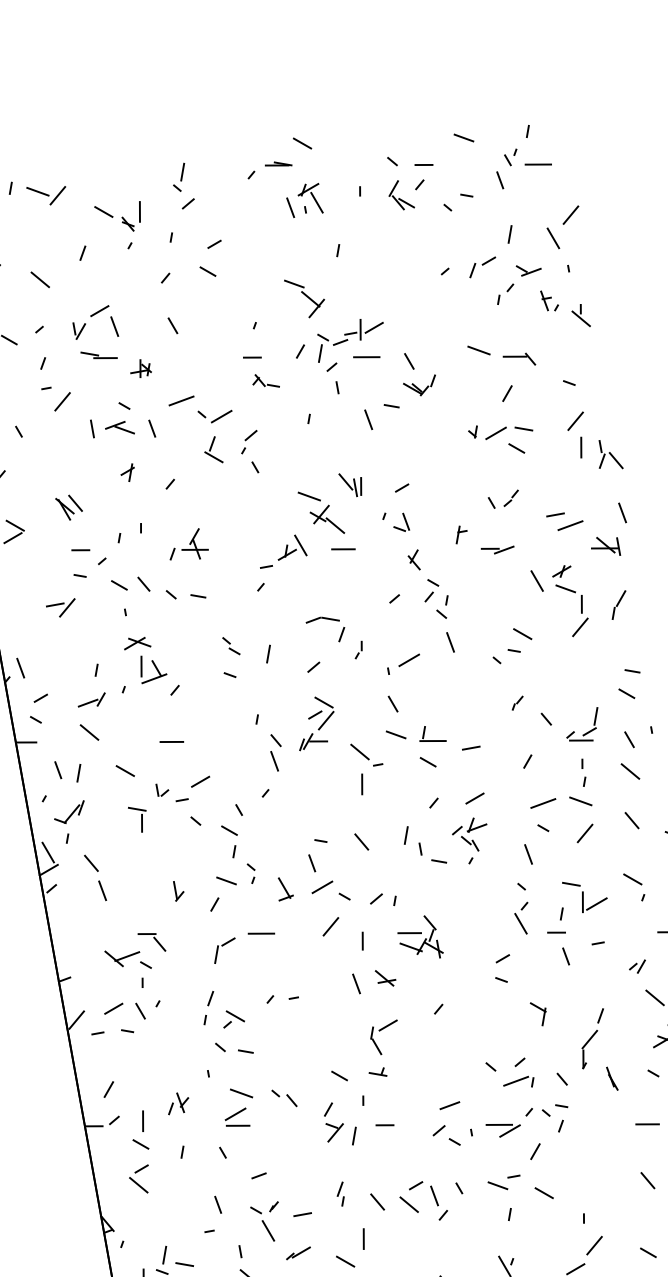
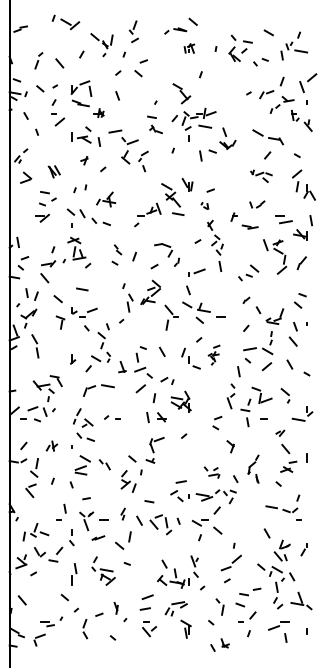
part: (304, 200) -> (189, 48), size x0.6
part: (502, 439) -> (261, 176), size x0.7
part: (394, 521) -> (204, 205), size x0.6
part: (88, 561) -> (47, 198), moved
part: (469, 828) -> (213, 354), size x0.6
part: (595, 1050) -> (253, 468), size x0.7
part: (509, 1074) -> (211, 472), size x0.7
part: (176, 1102) -> (51, 445), moved
line: (385, 1124) -> (149, 501), moved

